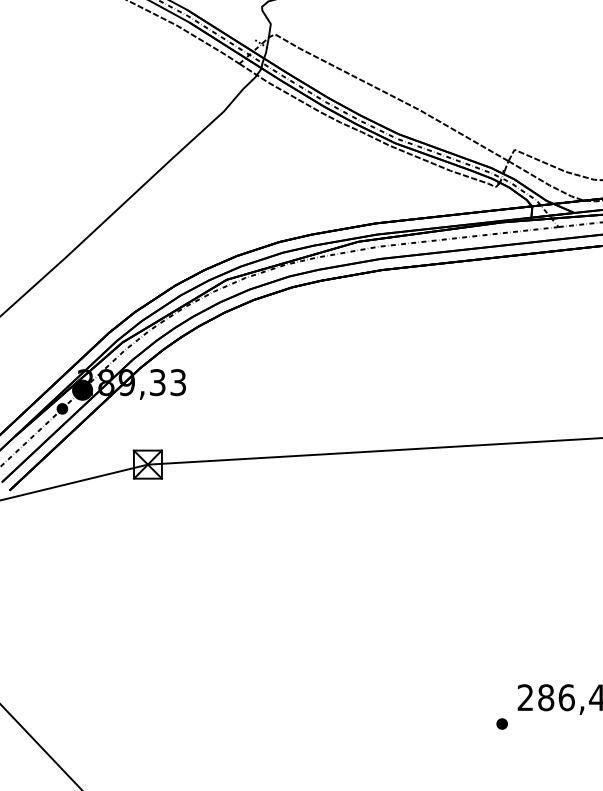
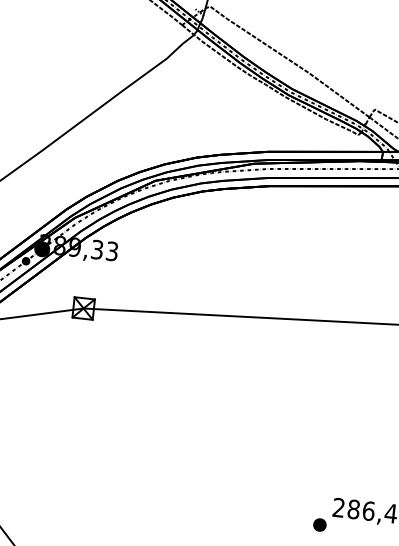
part: (501, 723) -> (319, 524), size x1.6

